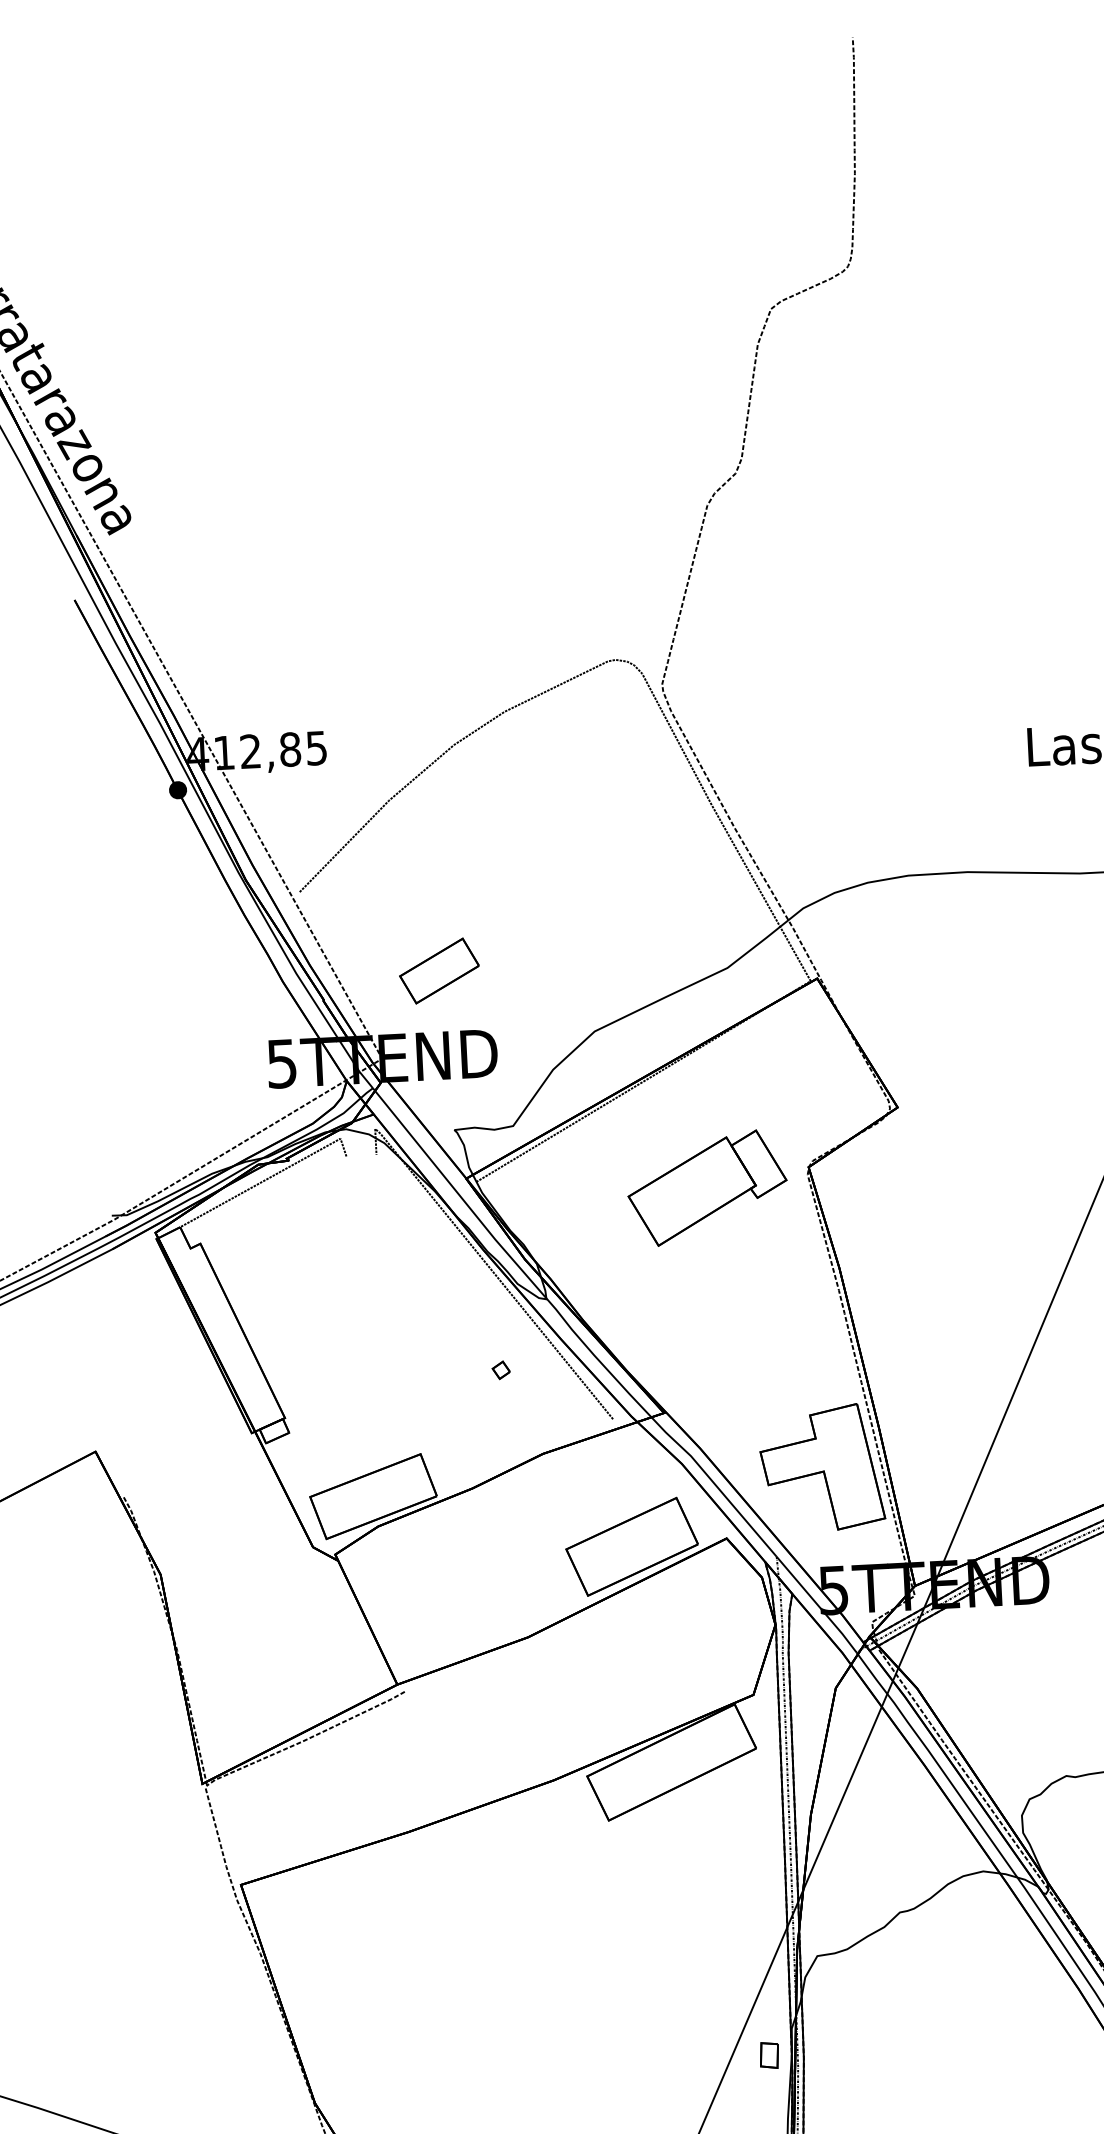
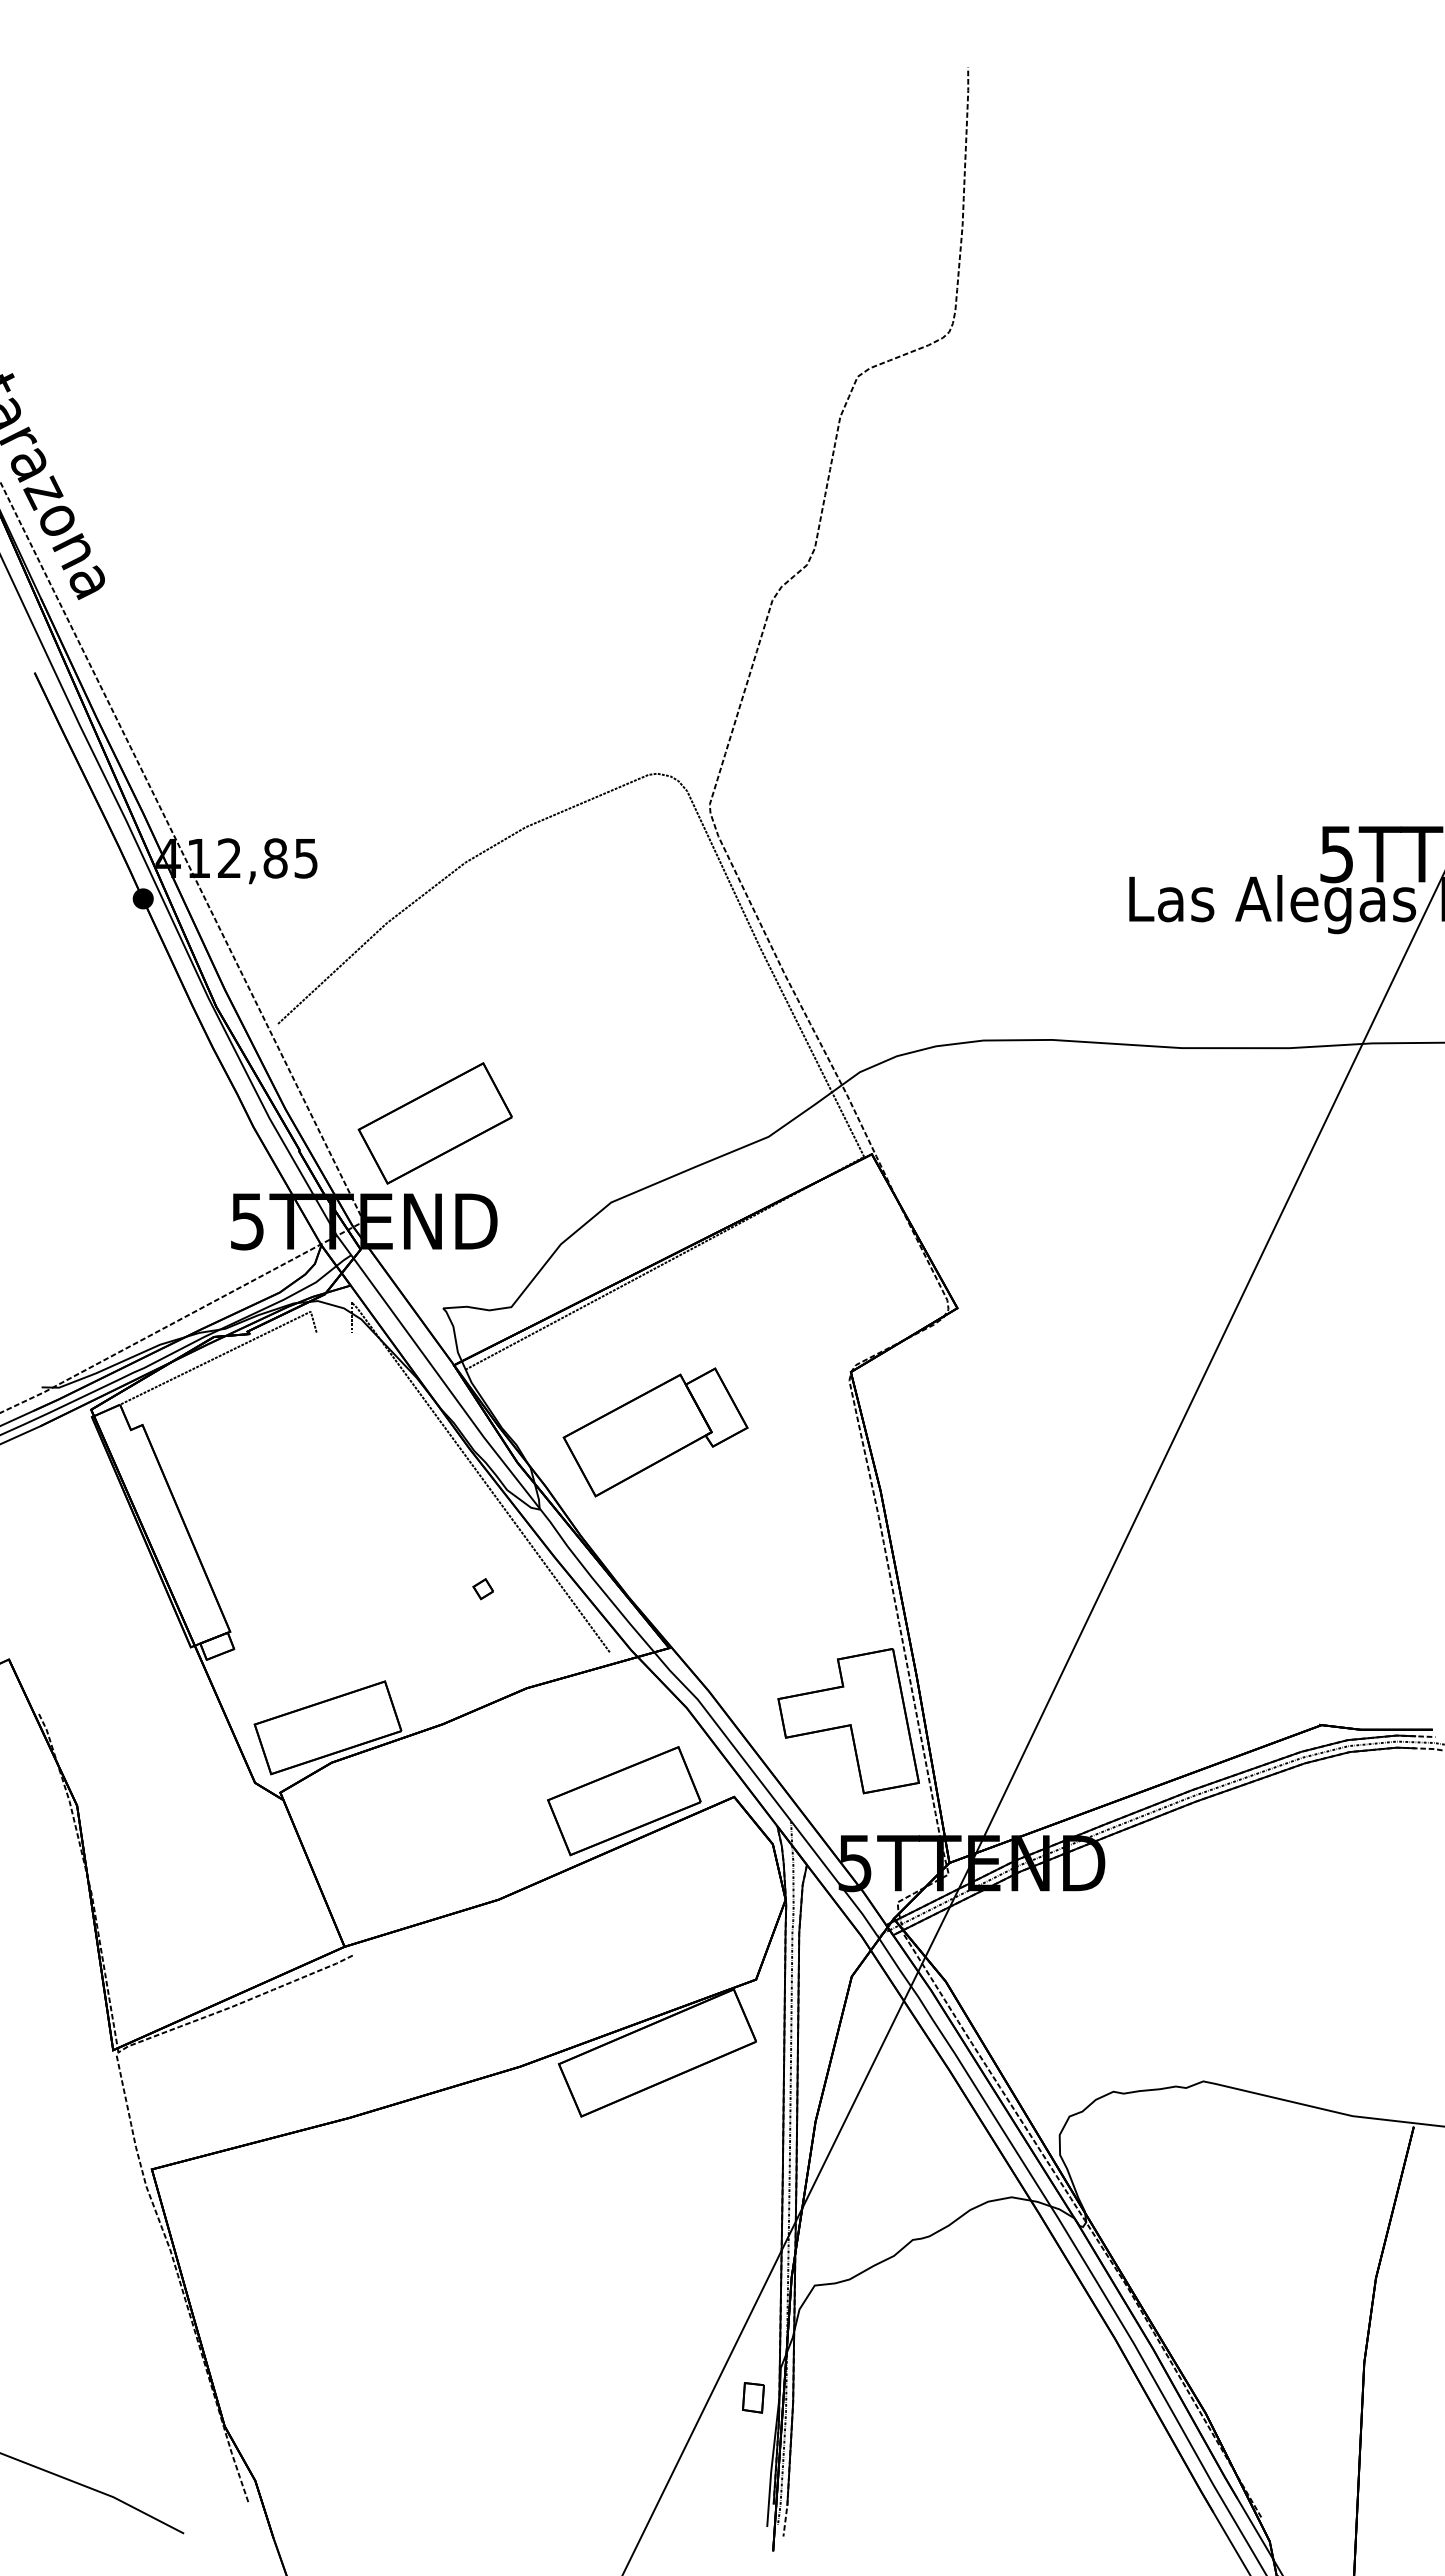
part: (438, 971) -> (434, 1123), size x1.67
part: (707, 1188) -> (655, 1432), moved

